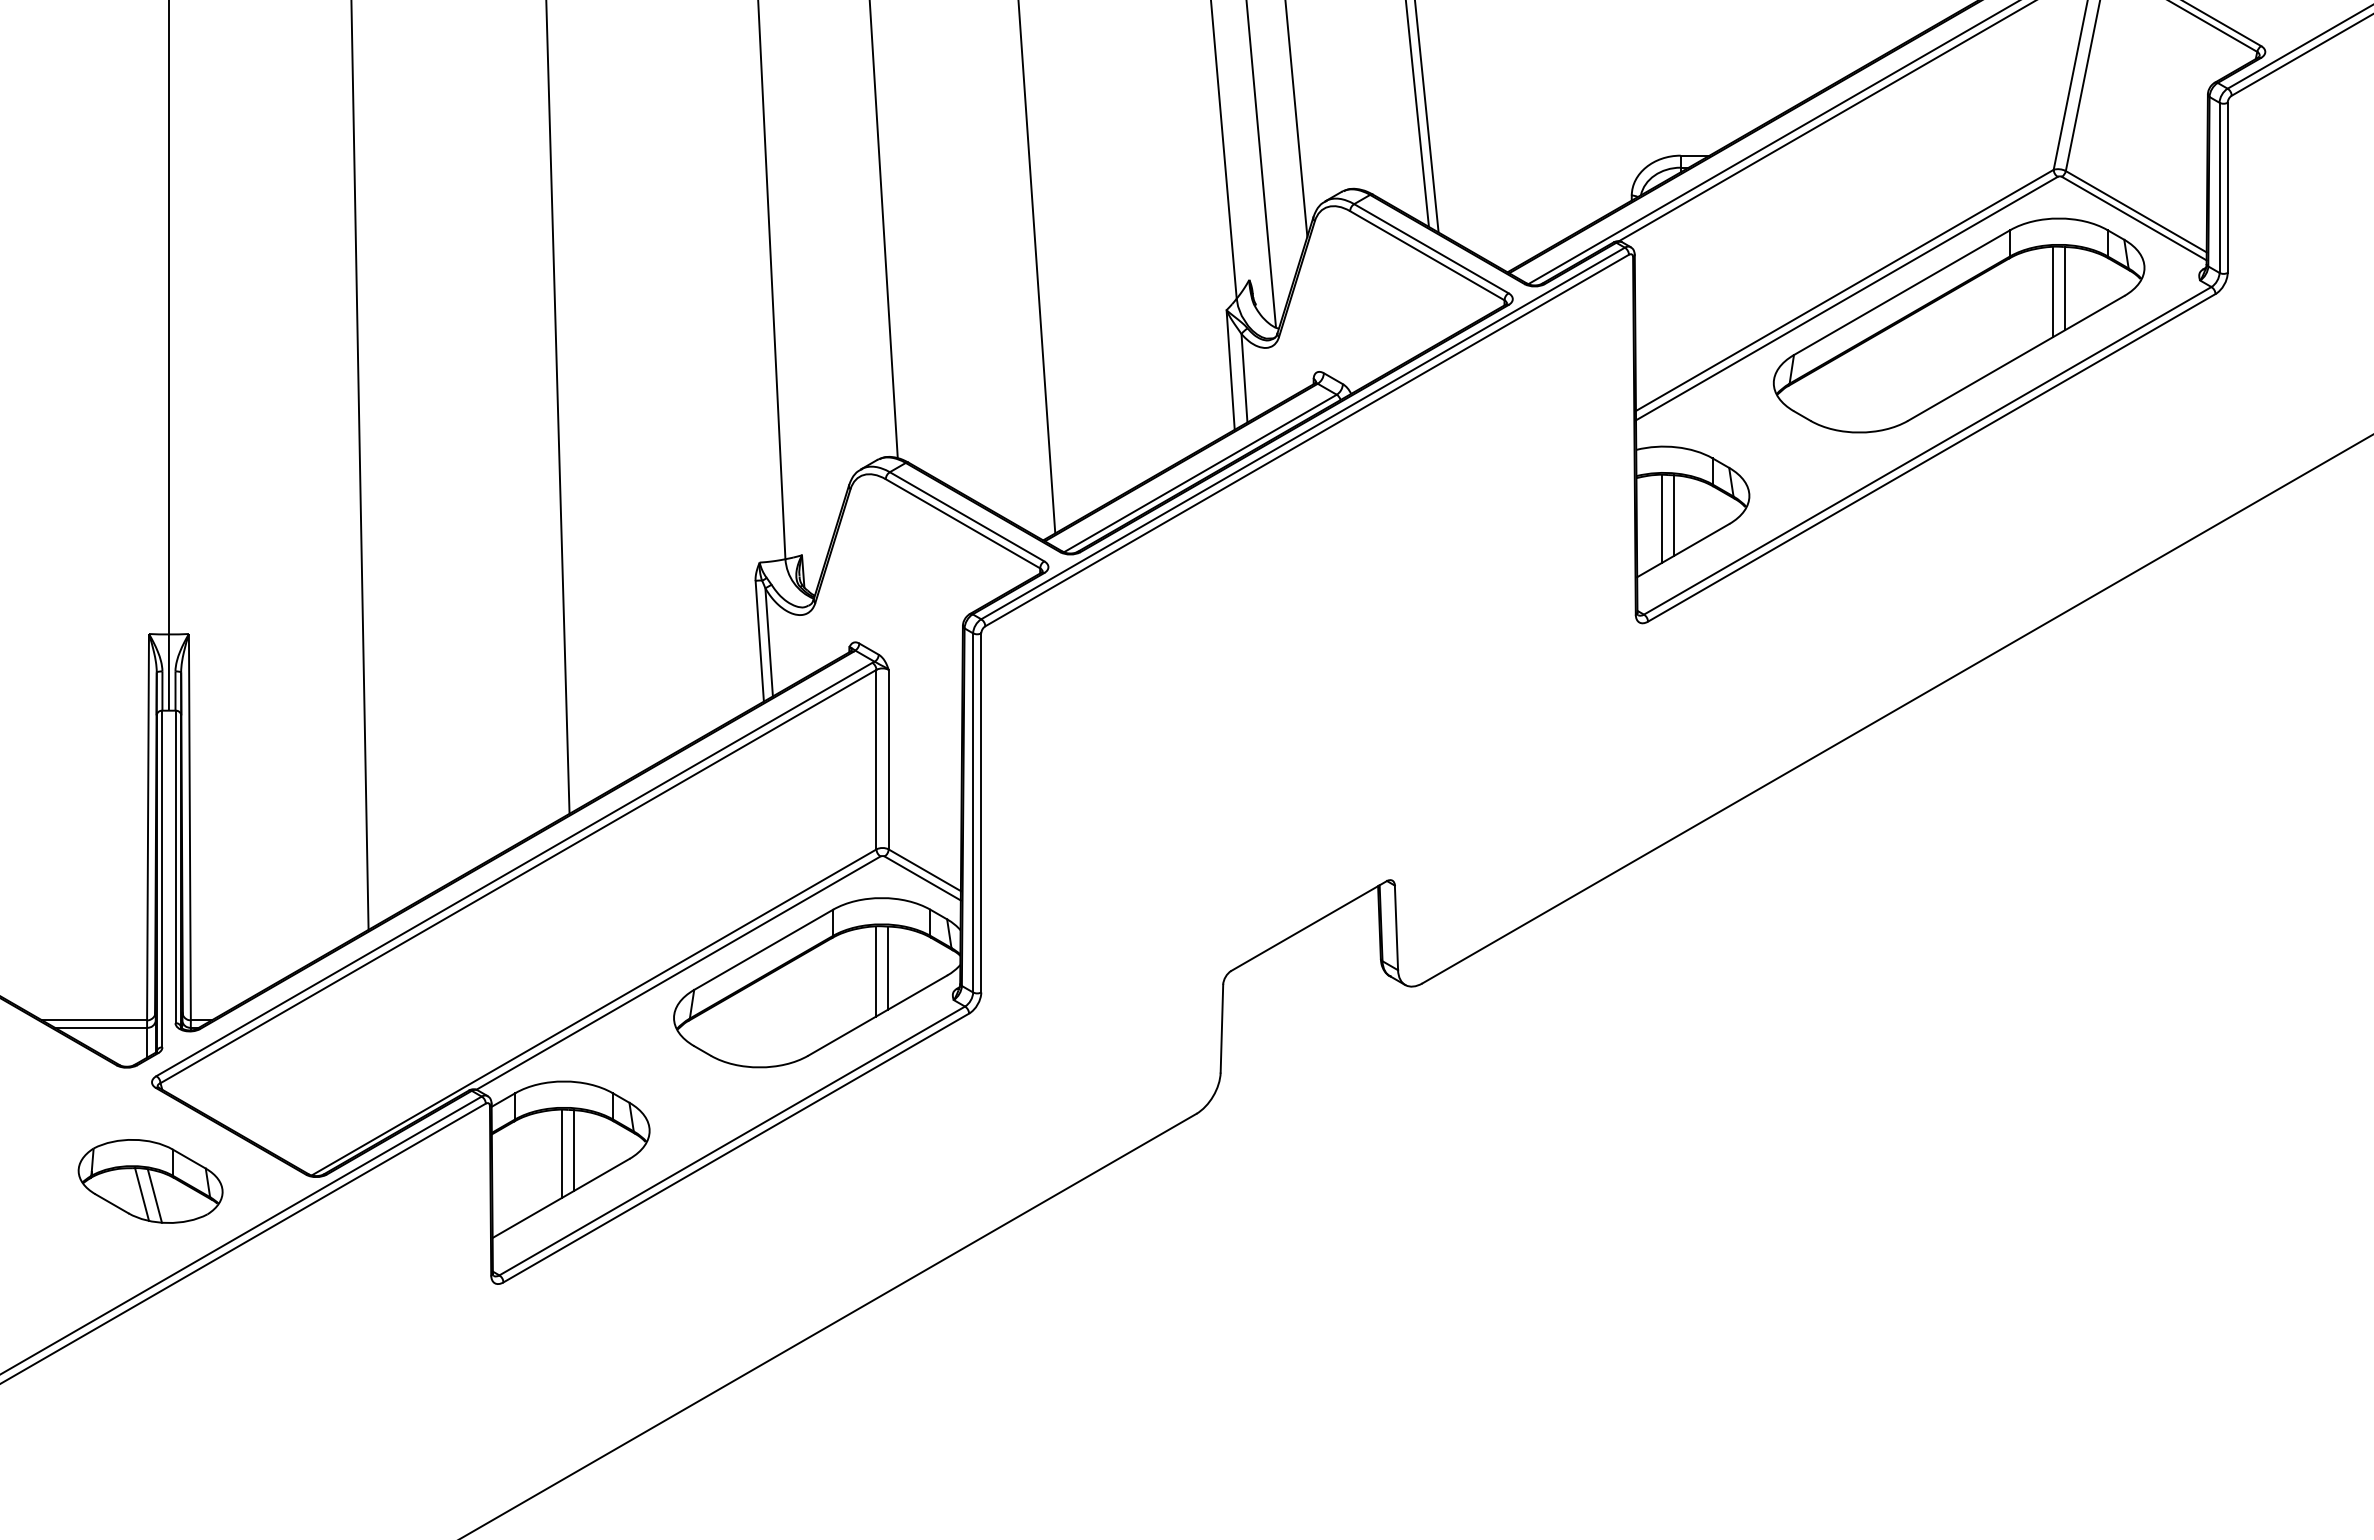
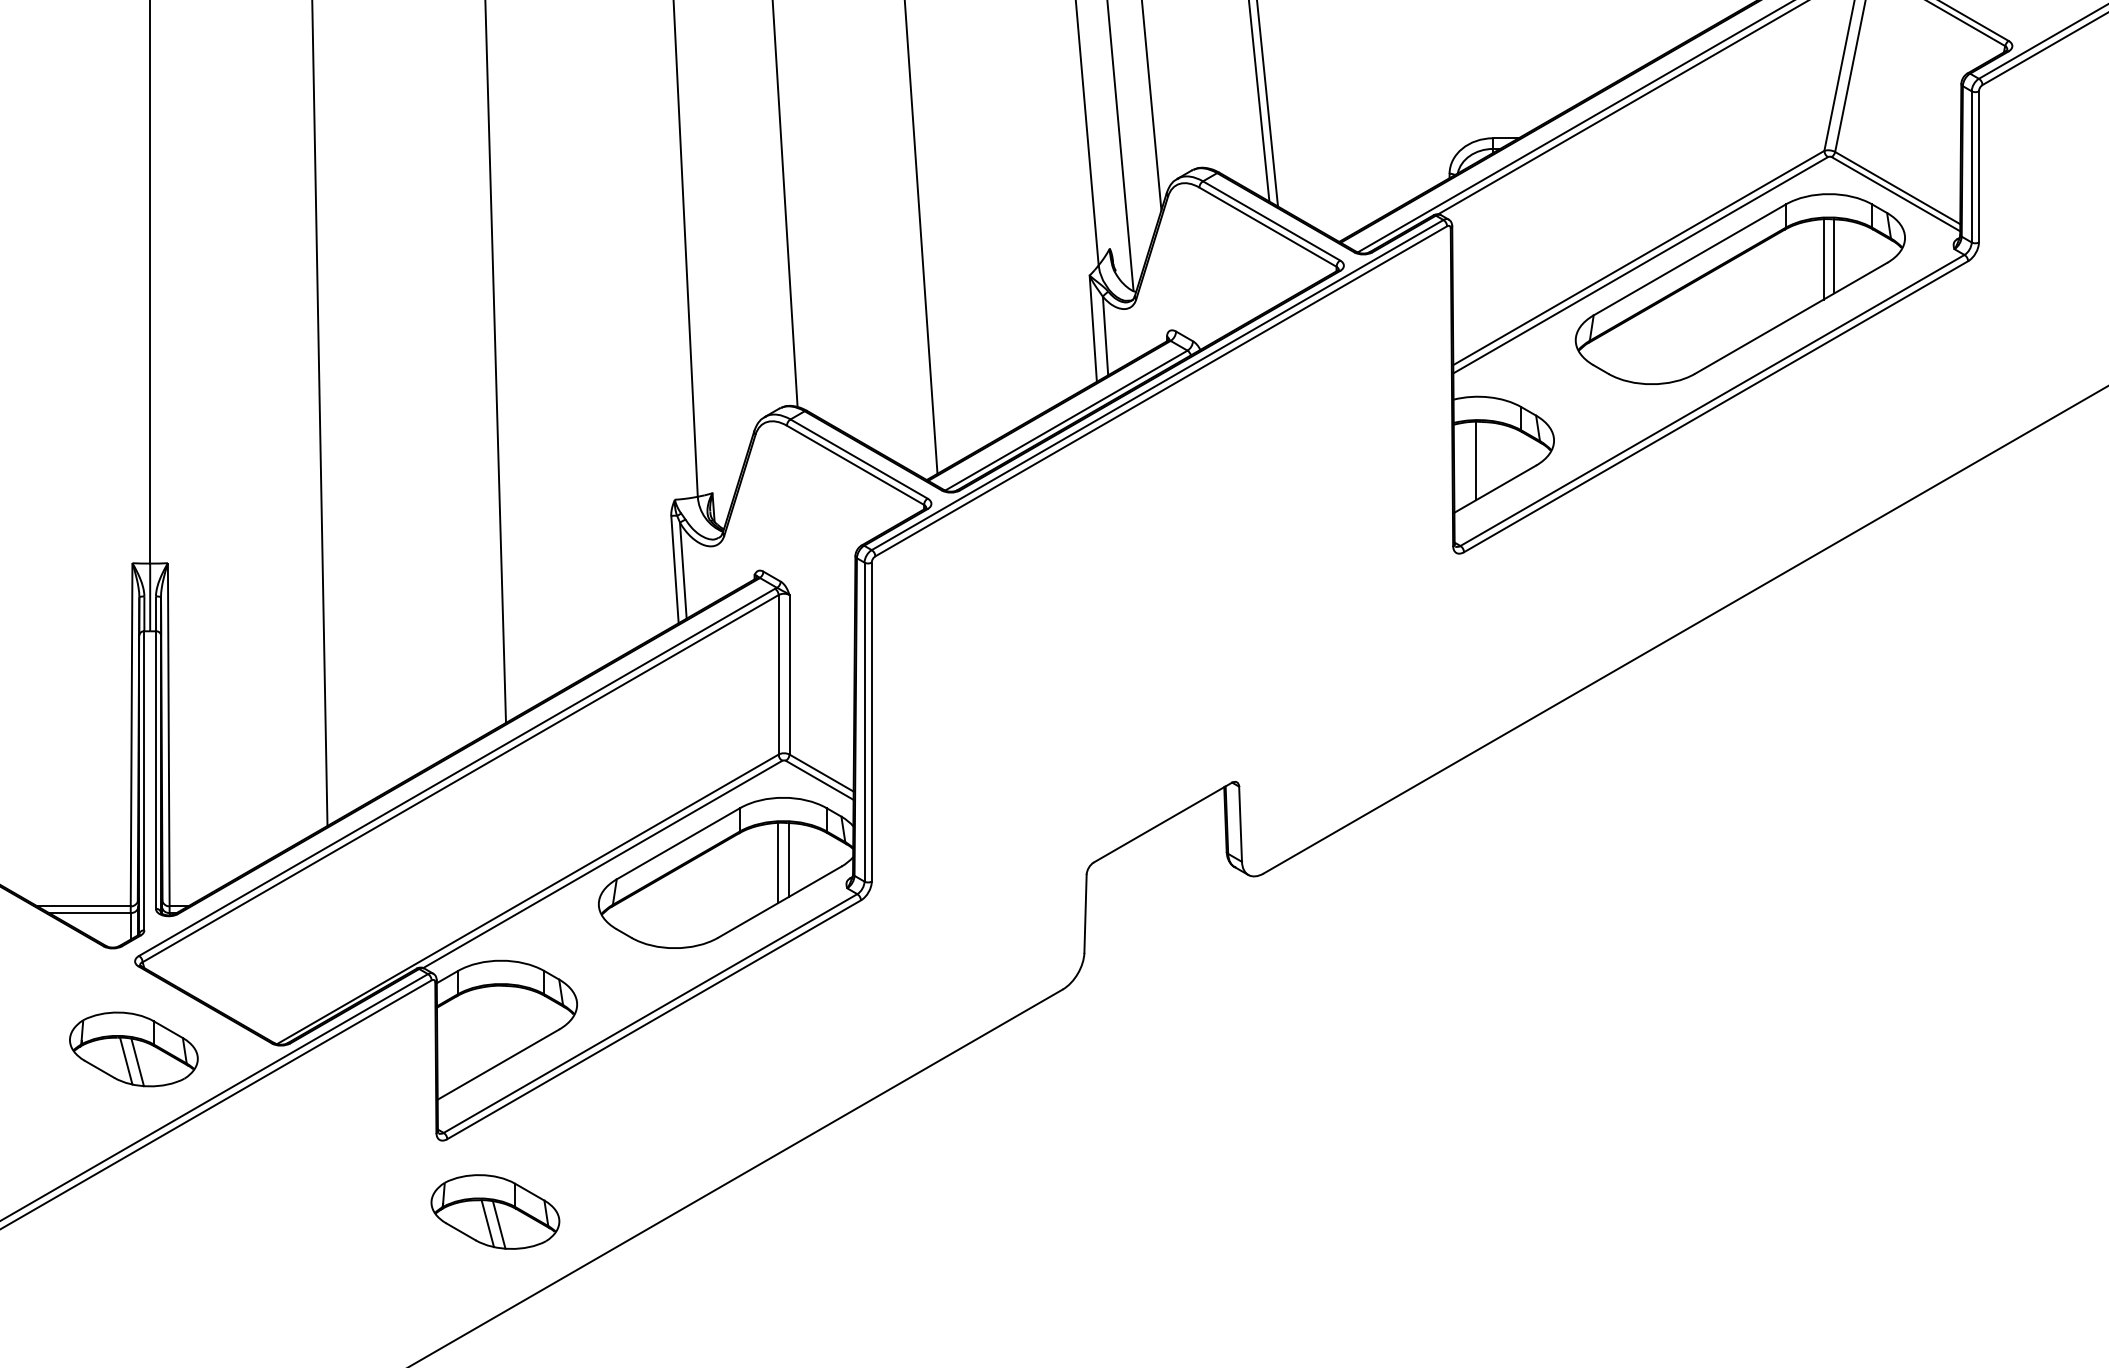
line: (1673, 515) -> (1486, 457), removed
line: (574, 1150) -> (510, 1021), removed
line: (562, 1153) -> (499, 1024), removed
part: (557, 1364) -> (495, 1212), added

